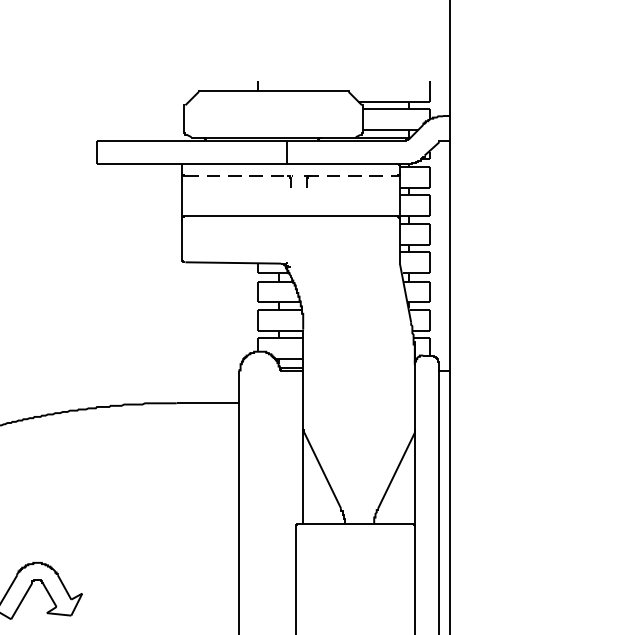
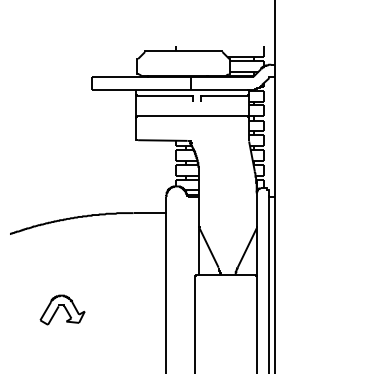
line: (238, 175) -> (165, 95), dashed -> solid
line: (352, 175) -> (224, 95), dashed -> solid

